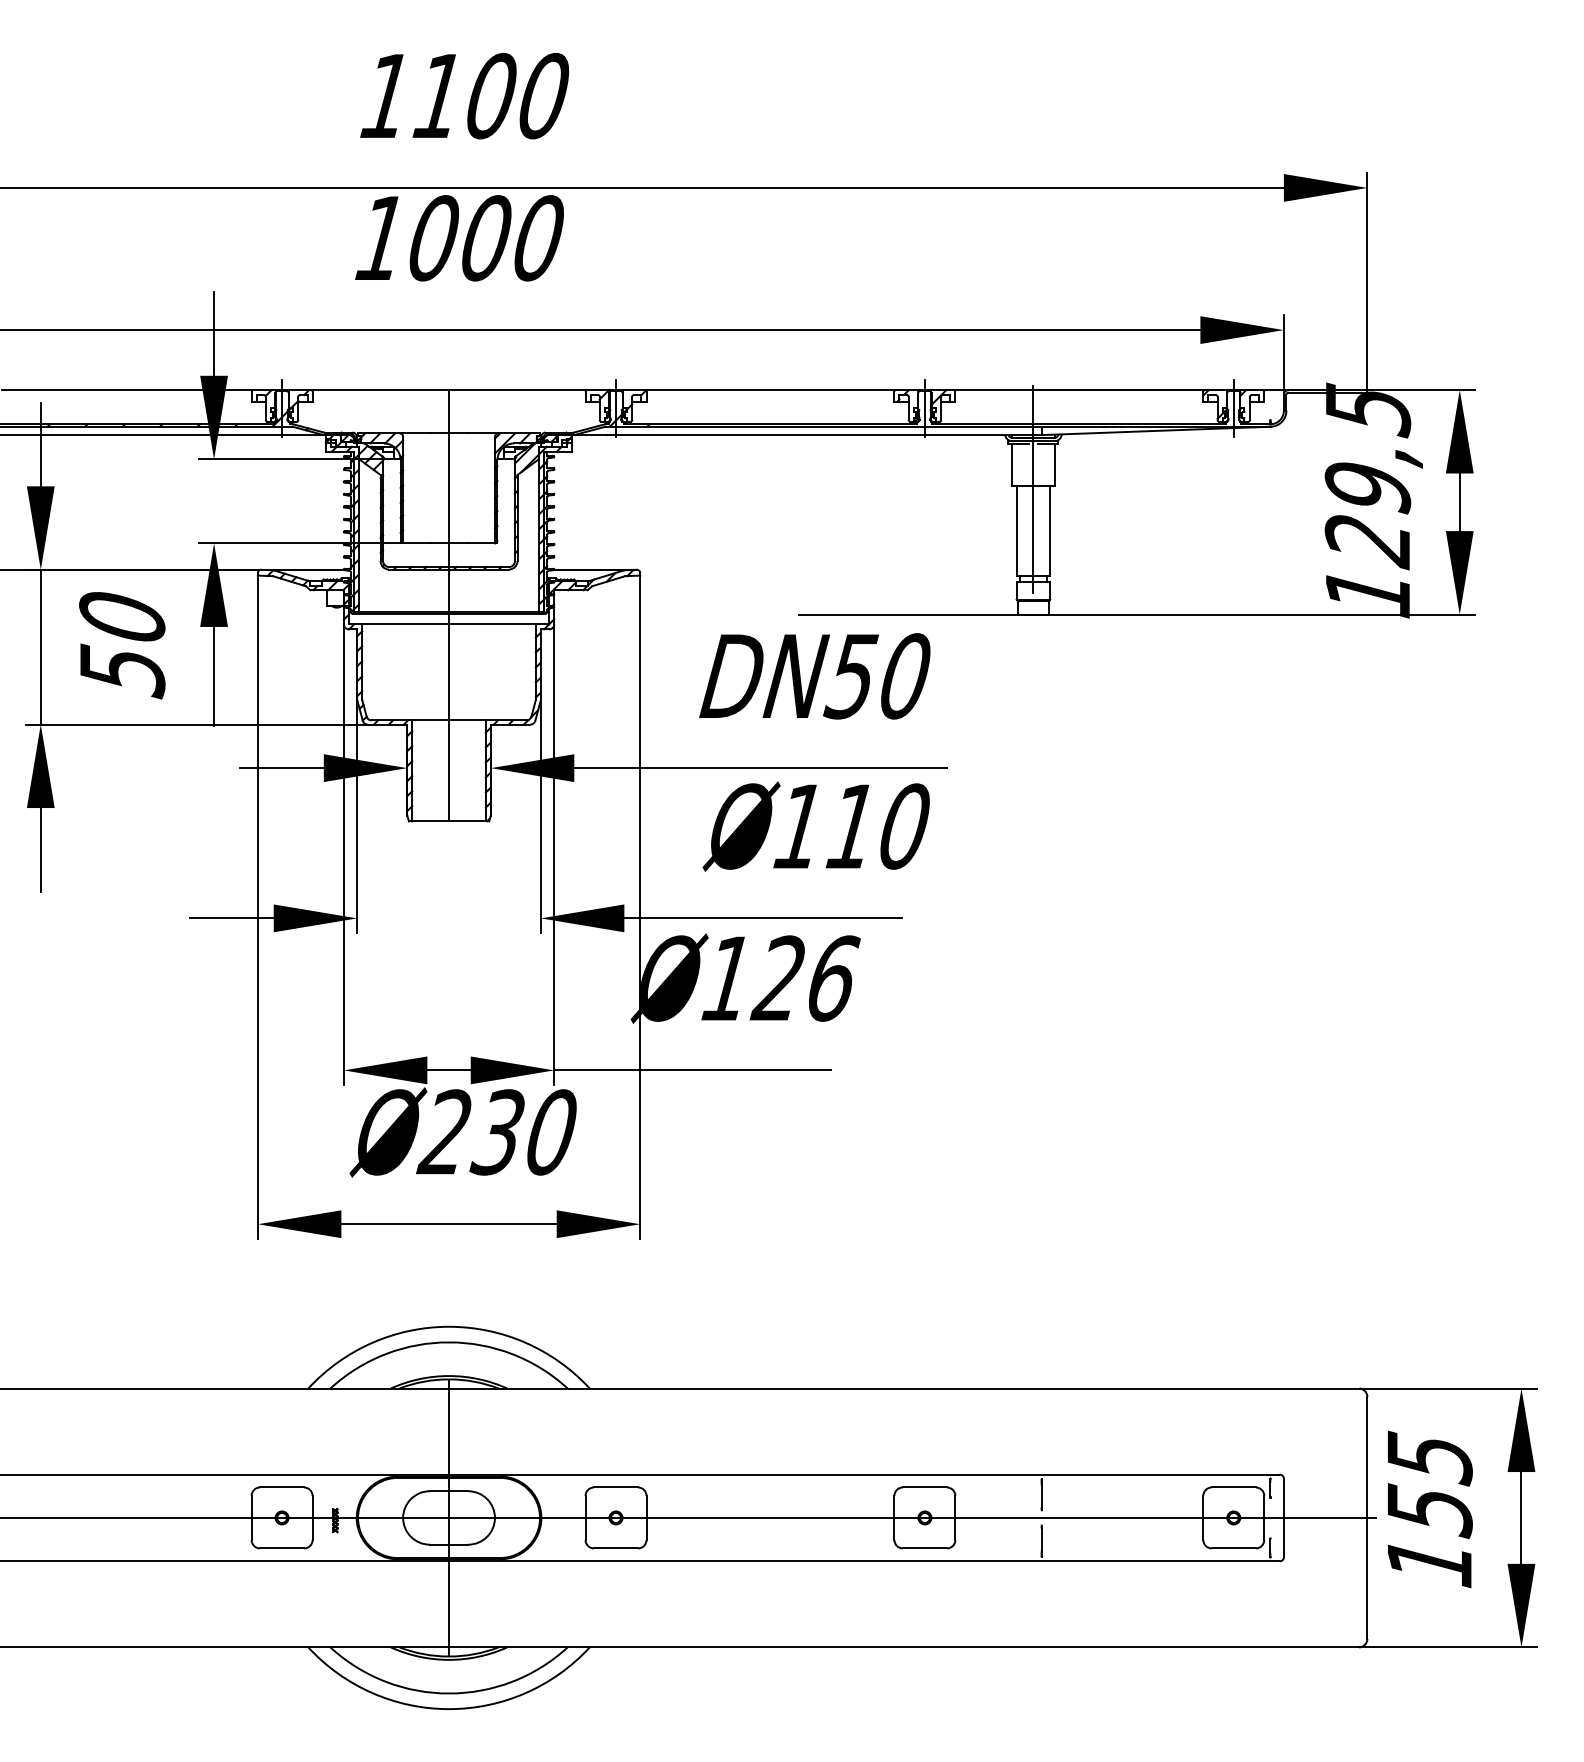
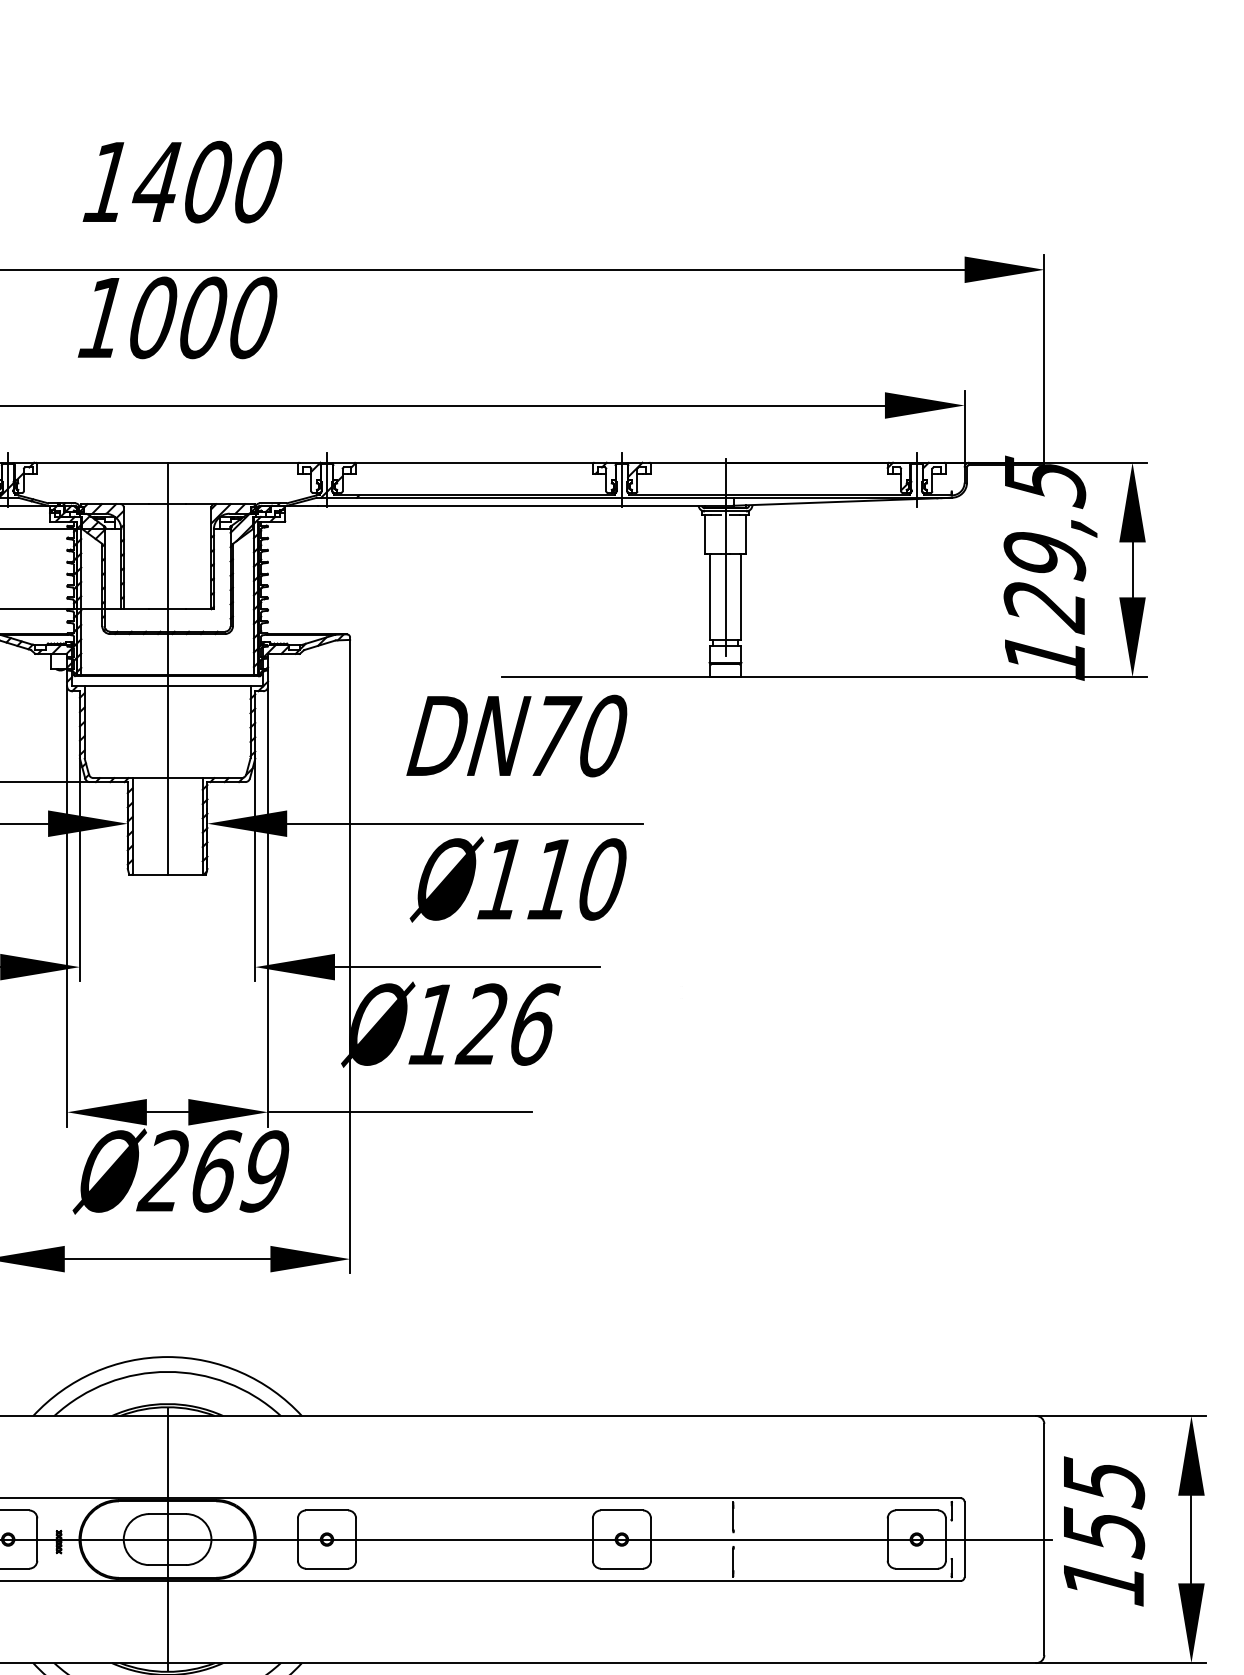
text: (437, 95) -> (156, 181), 1100 -> 1400
text: (853, 676) -> (553, 736), DN50 -> DN70
text: (522, 1132) -> (237, 1171), Ø230 -> Ø269

